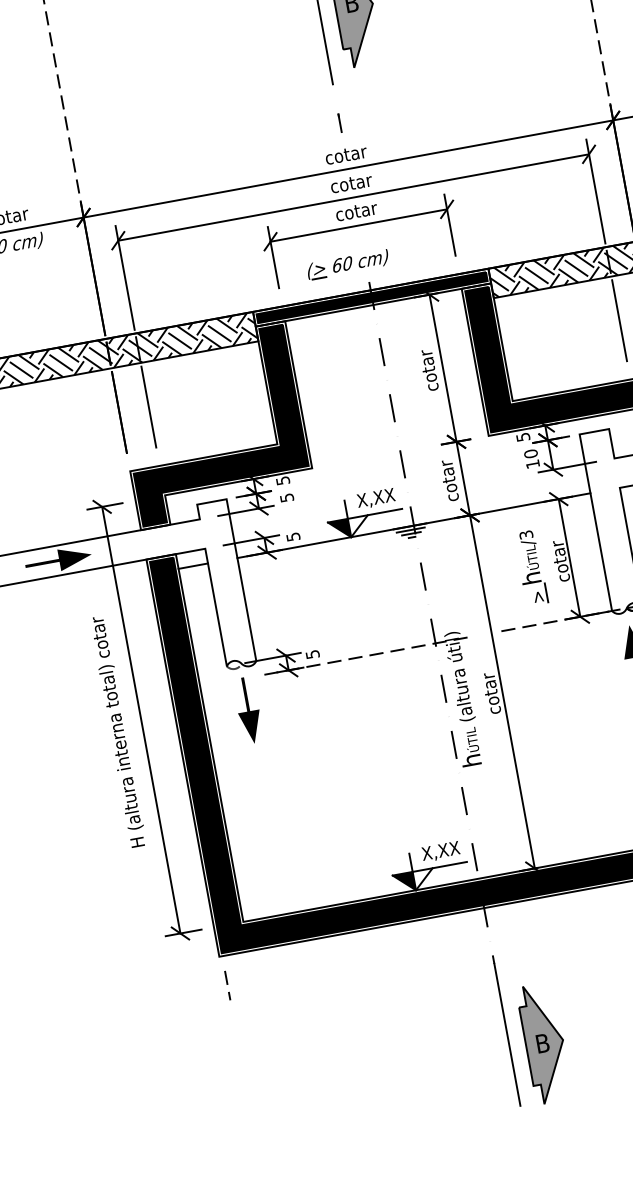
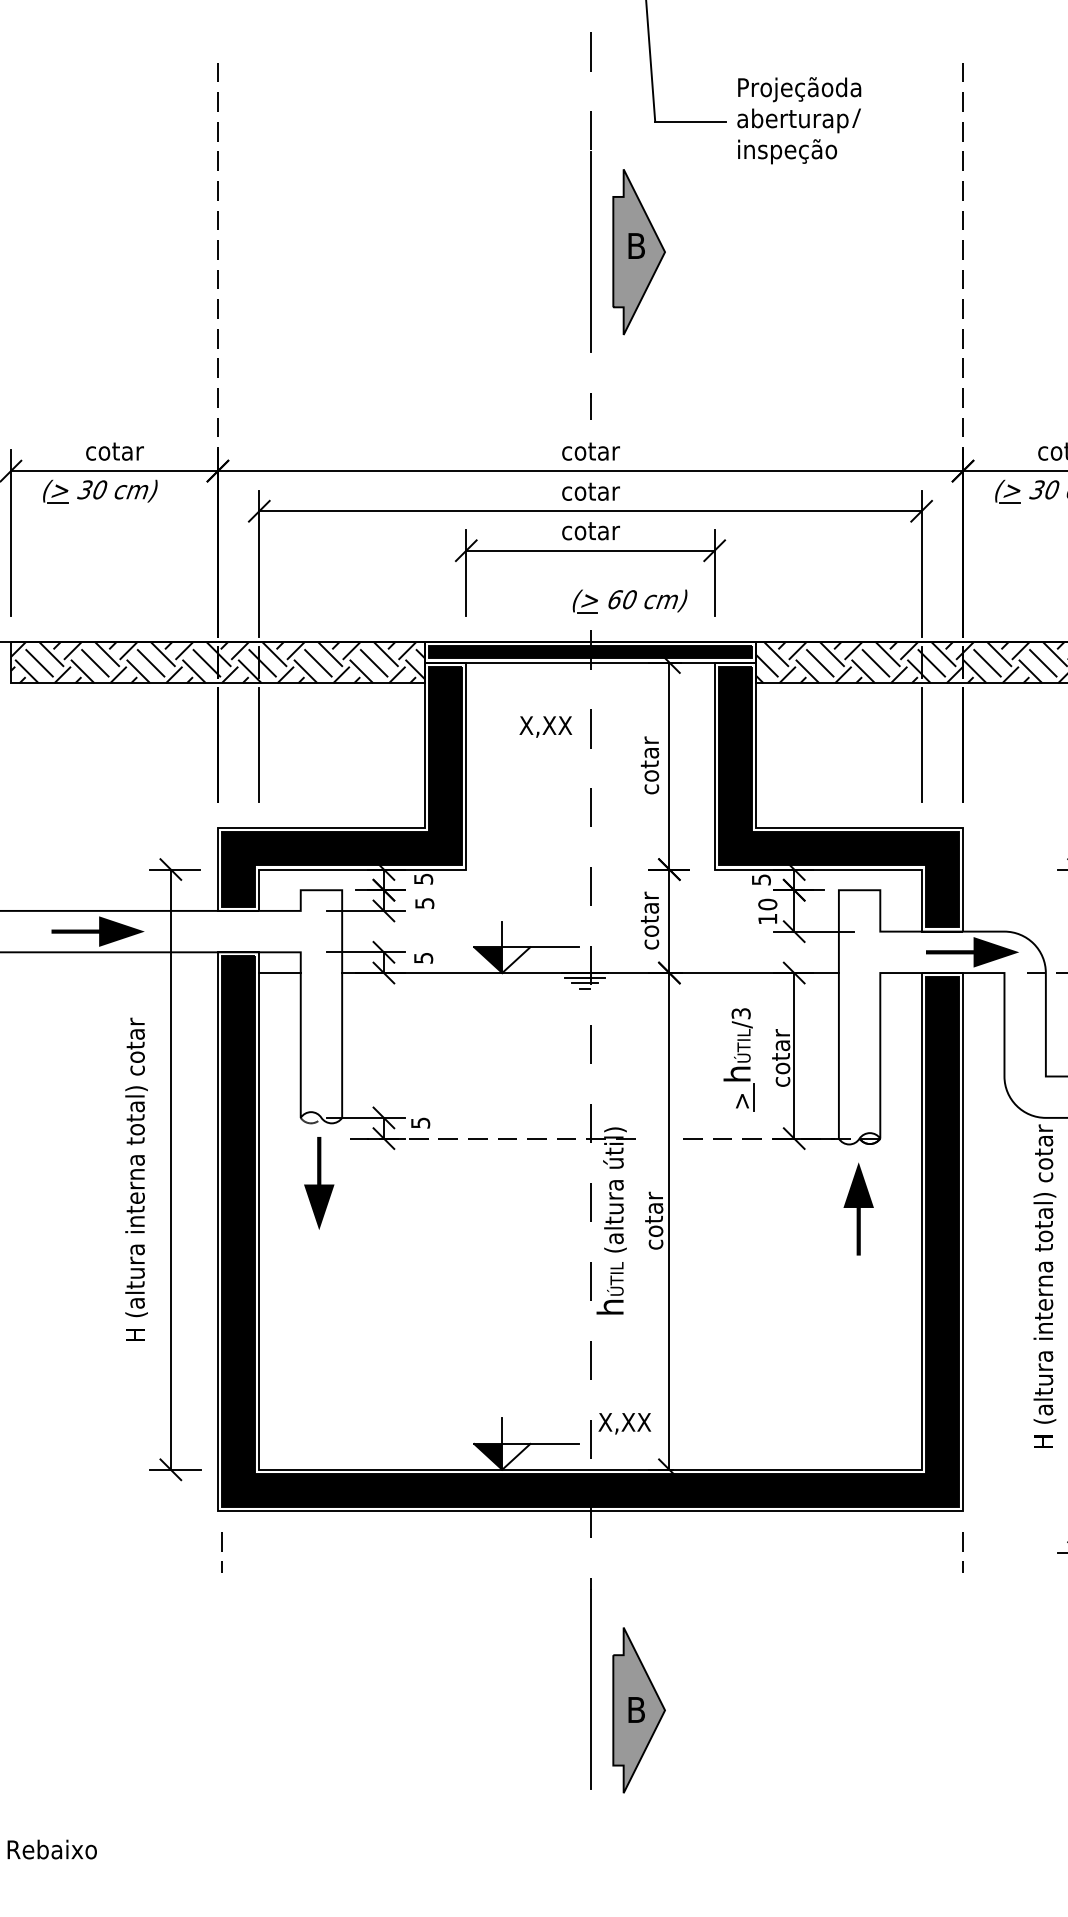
part: (347, 264) -> (629, 601), moved
text: (375, 498) -> (545, 726), moved
text: (440, 851) -> (624, 1423), moved

